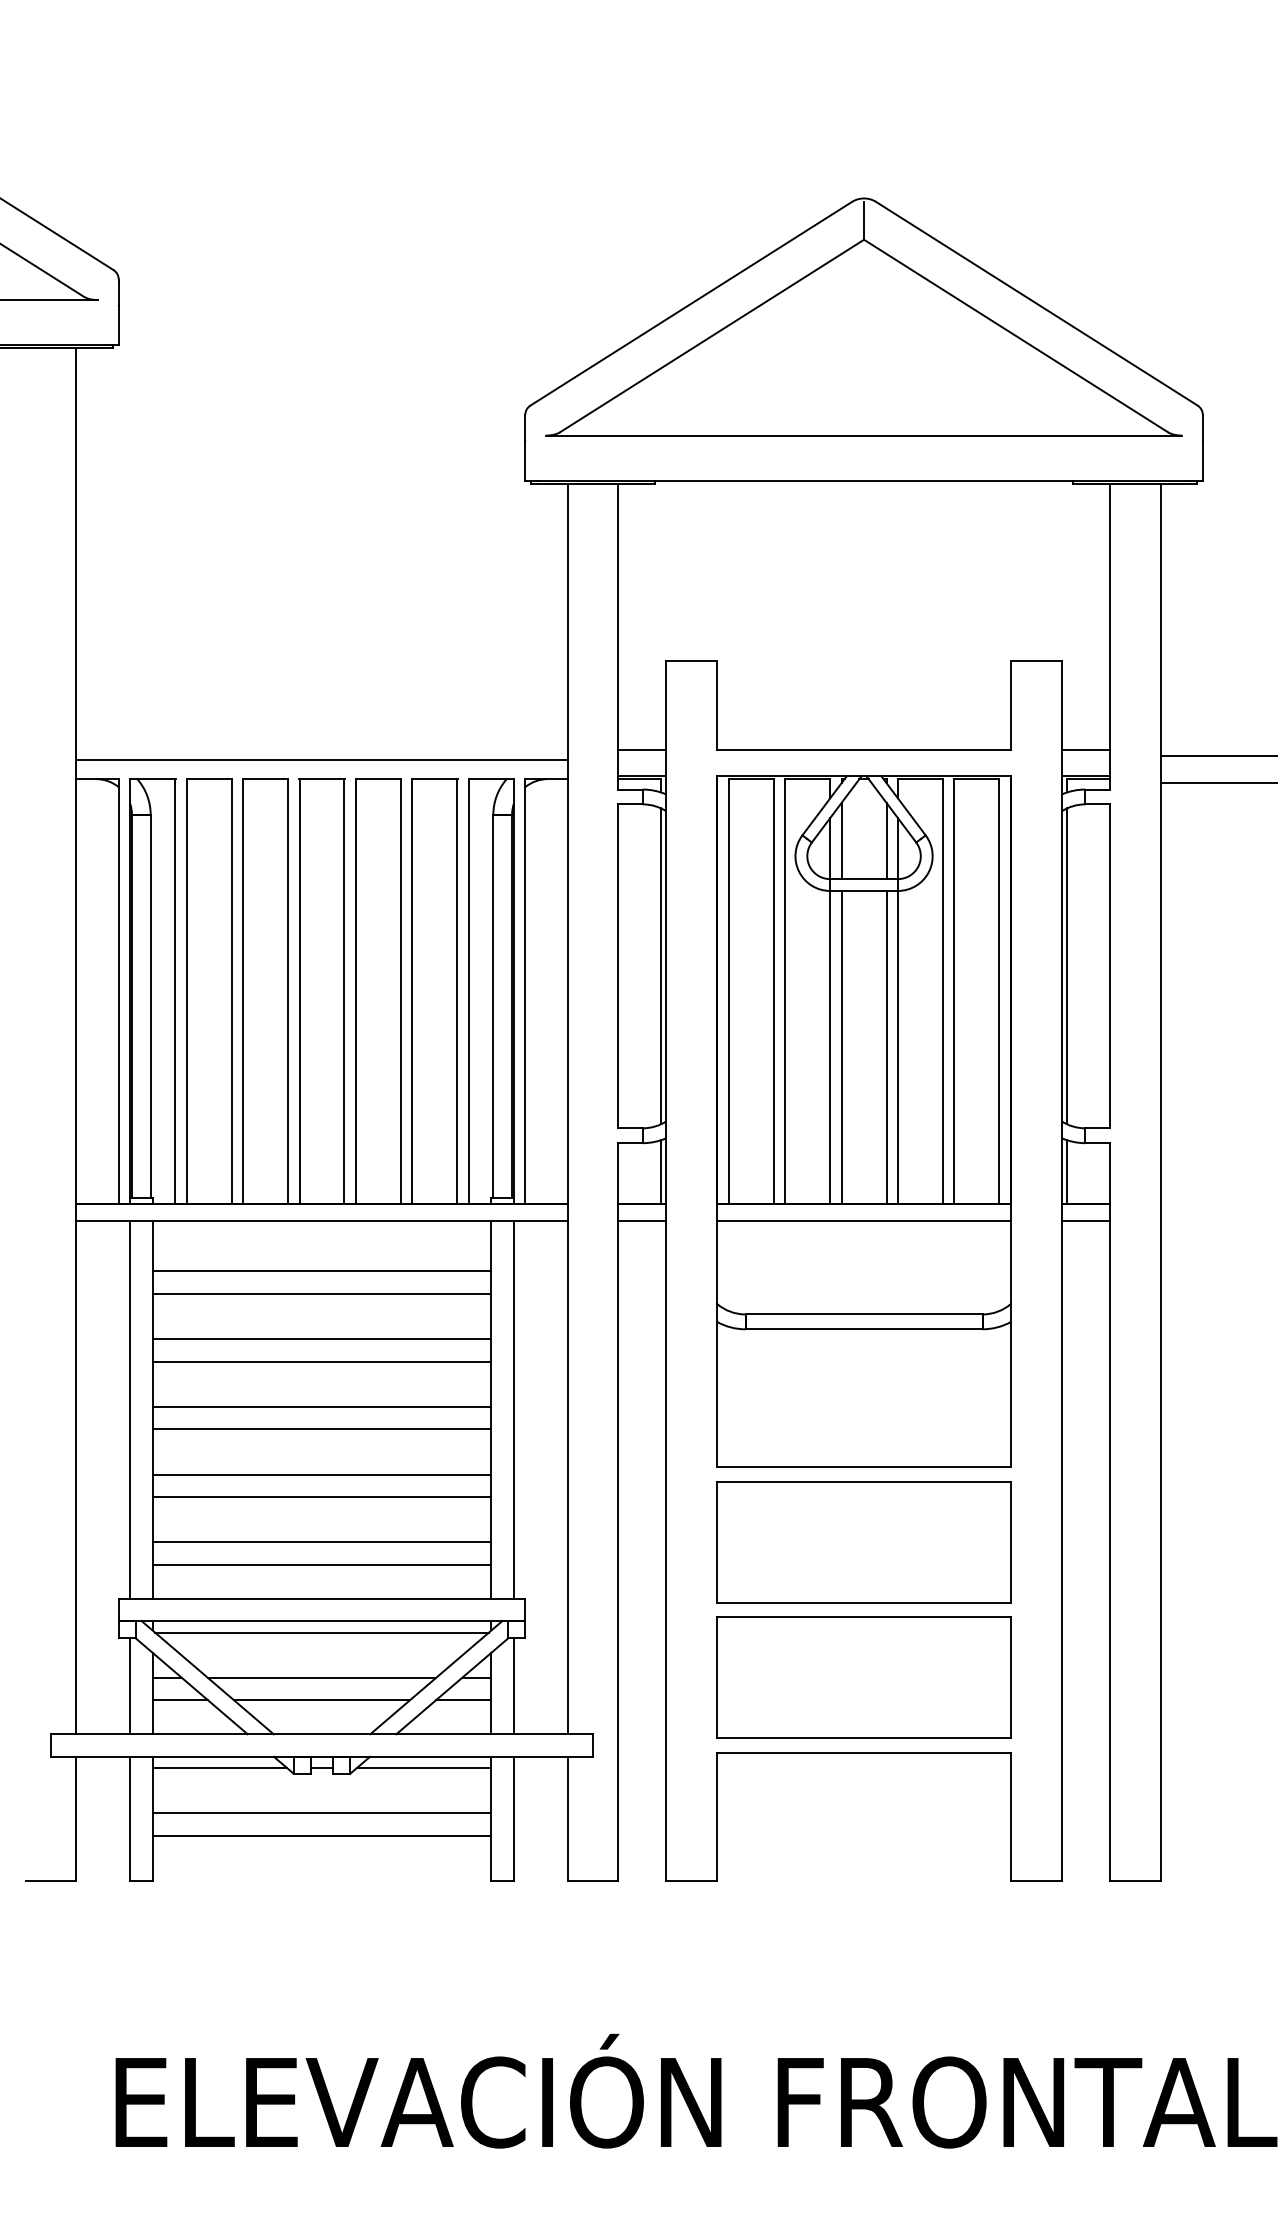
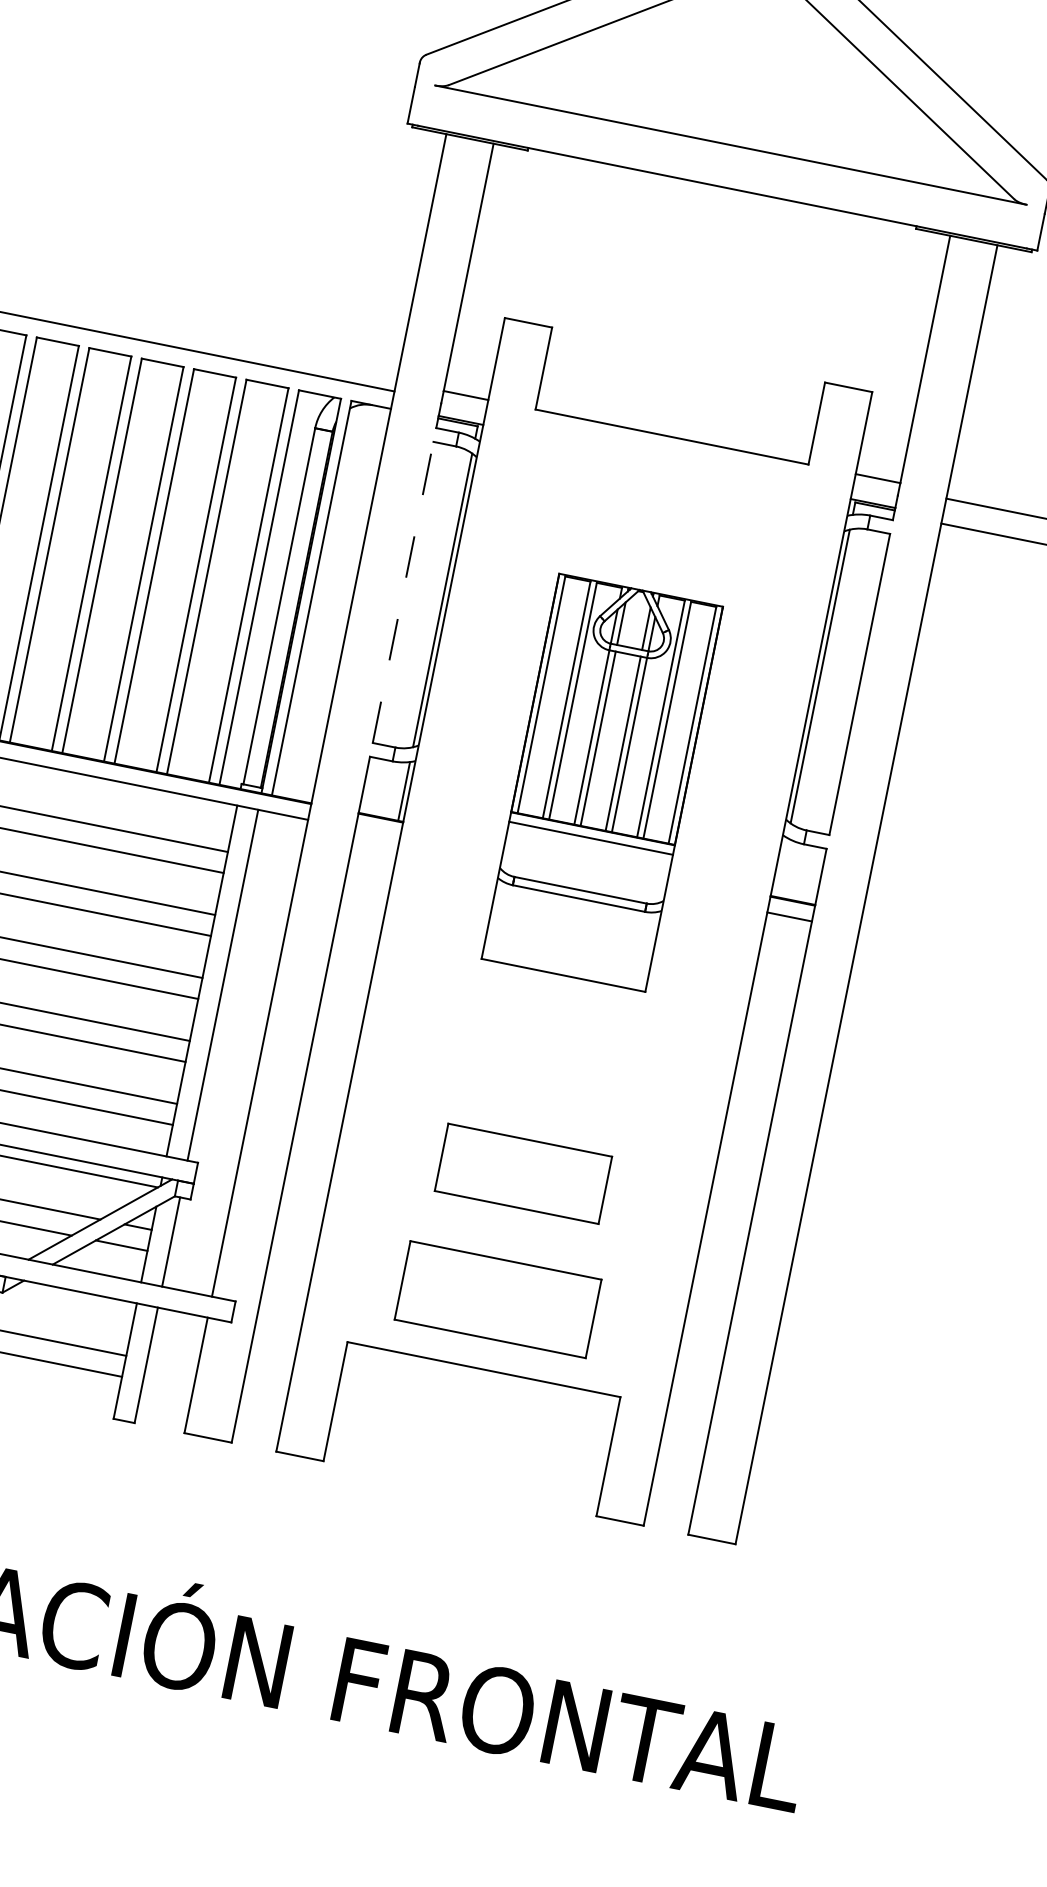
line: (618, 966) -> (403, 592), solid -> dashed
part: (863, 1121) -> (601, 782), size x0.6
line: (1067, 1171) -> (782, 867), removed
line: (642, 1221) -> (377, 834), removed
part: (863, 1542) -> (522, 1173), size x0.6
part: (863, 1677) -> (497, 1299), size x0.7
line: (423, 1768) -> (71, 1301), removed

